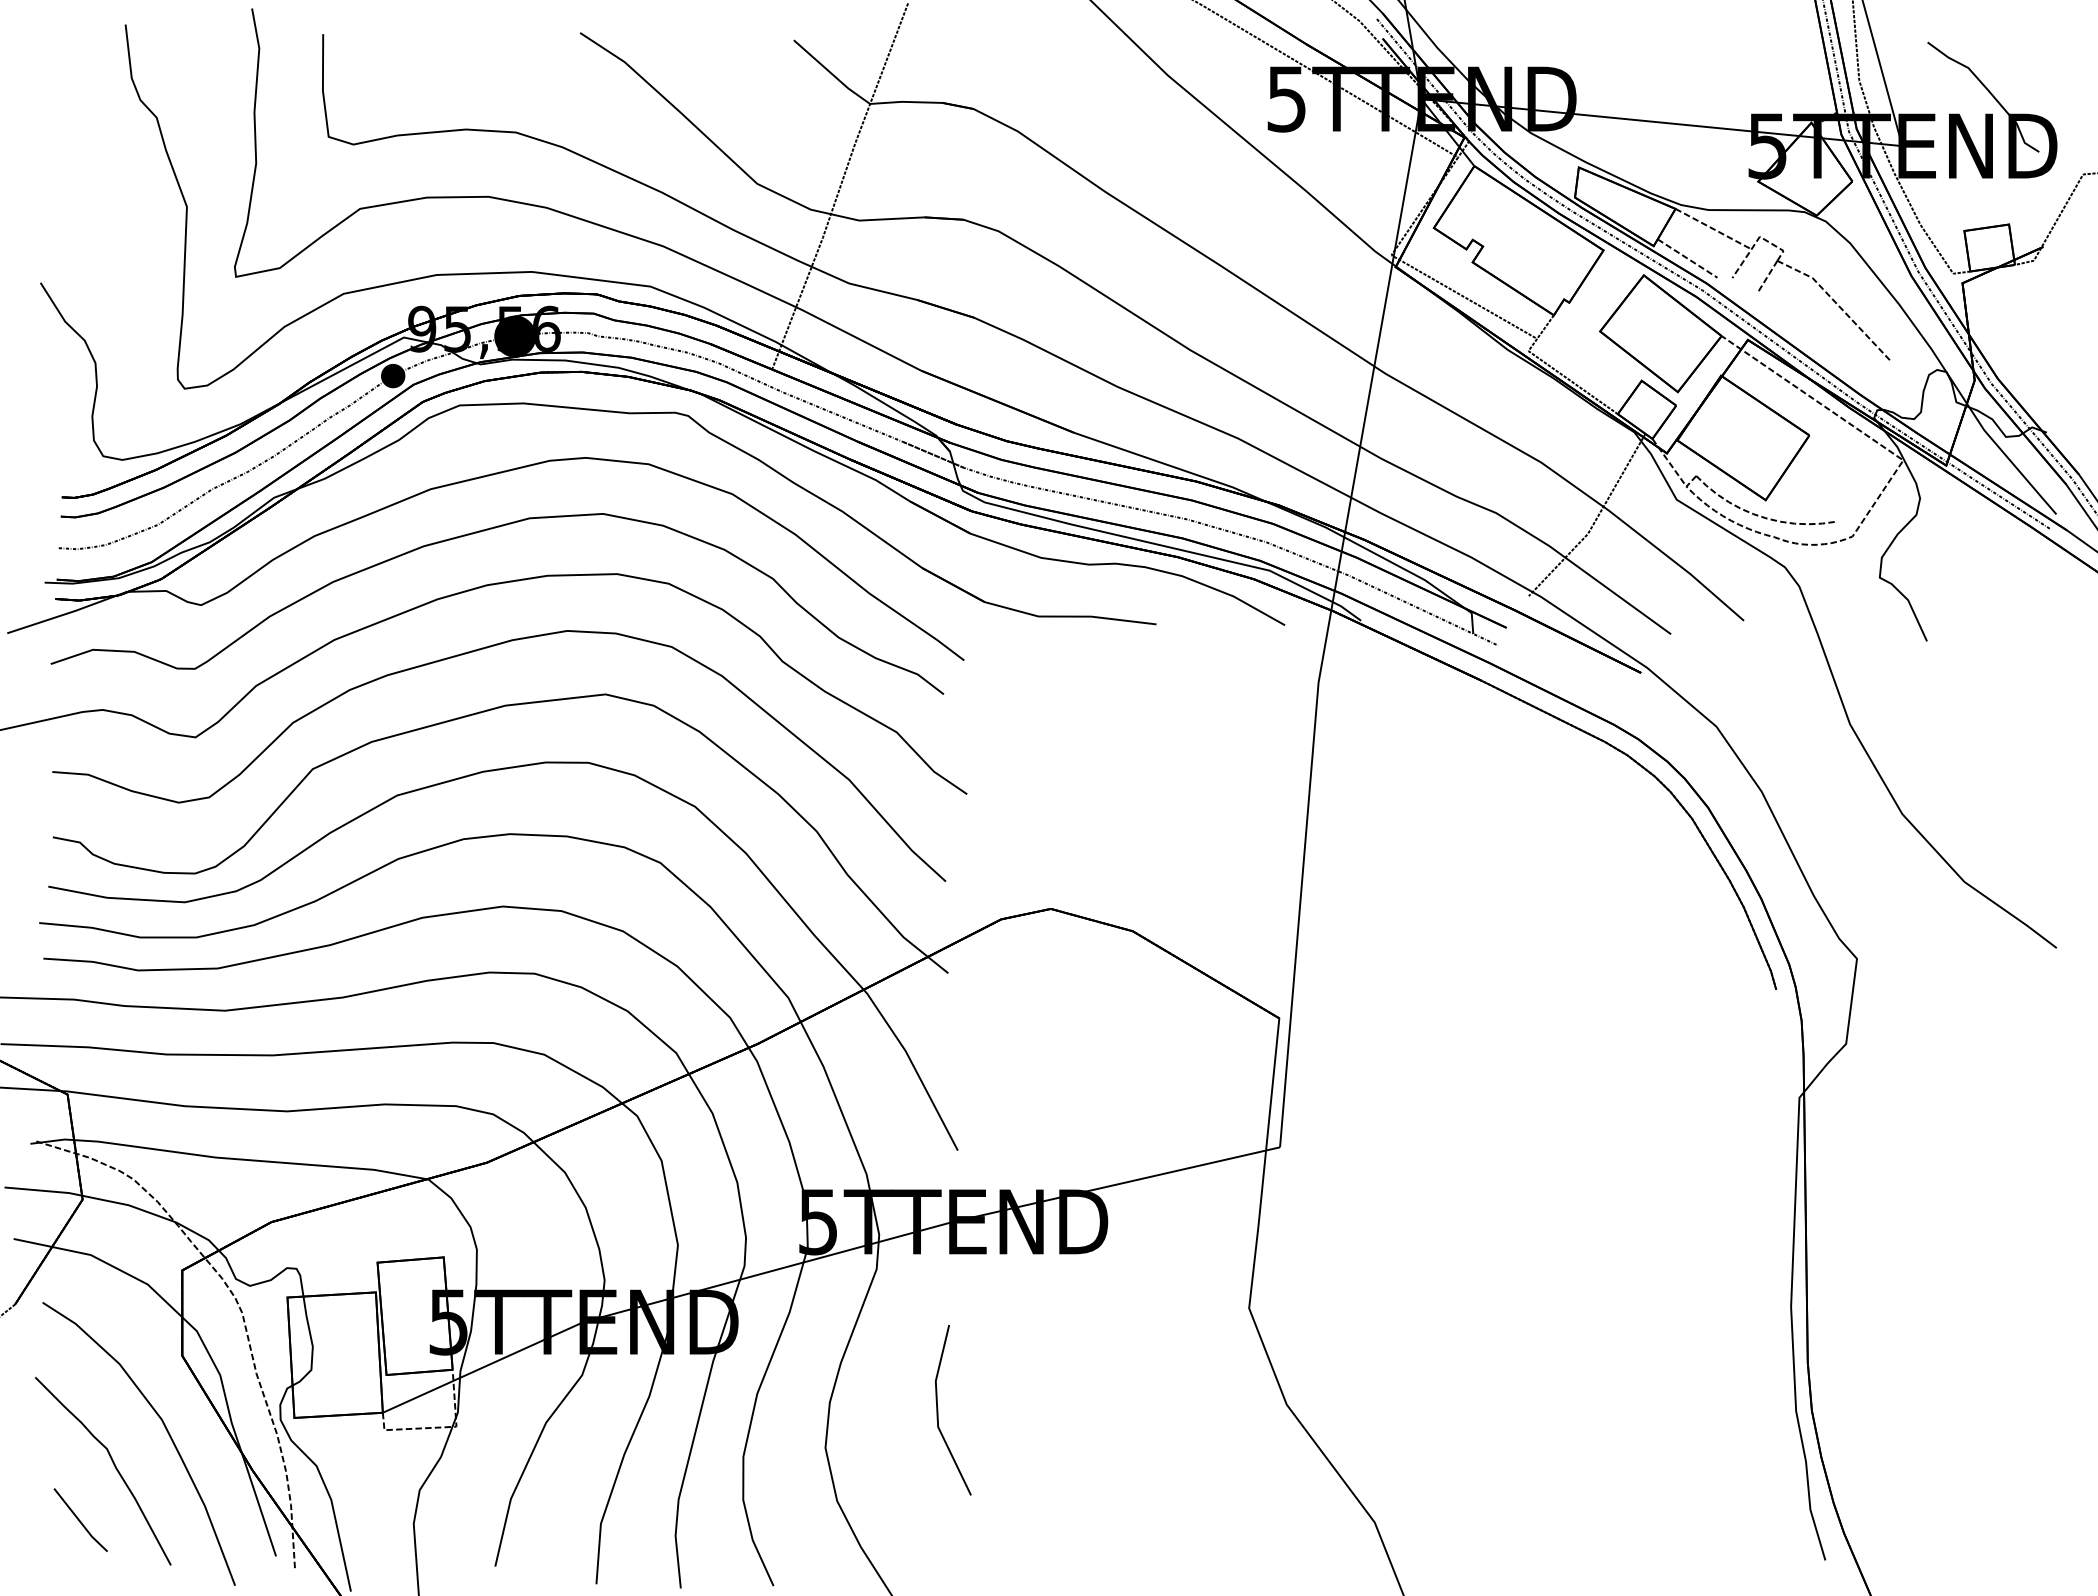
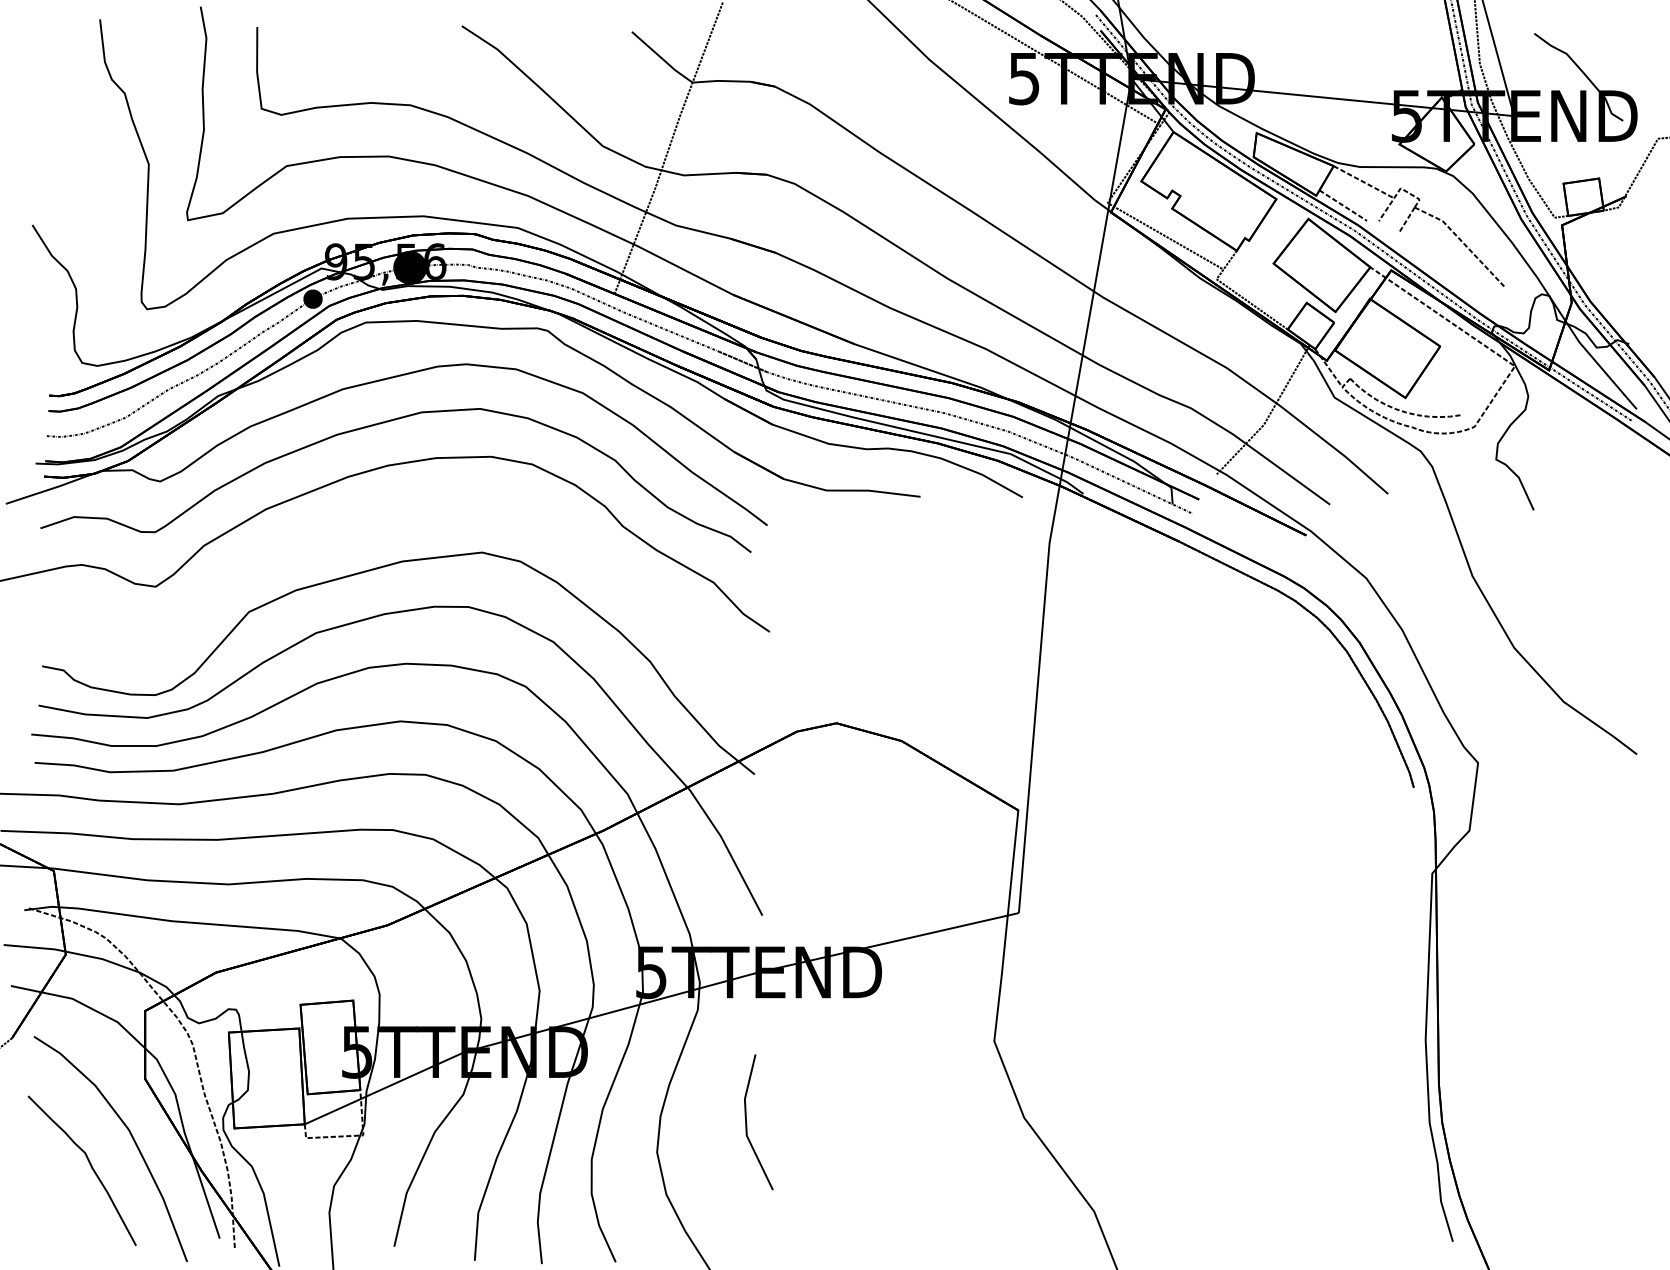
part: (472, 652) -> (376, 519), removed
part: (80, 1519) -> (64, 1209), removed

